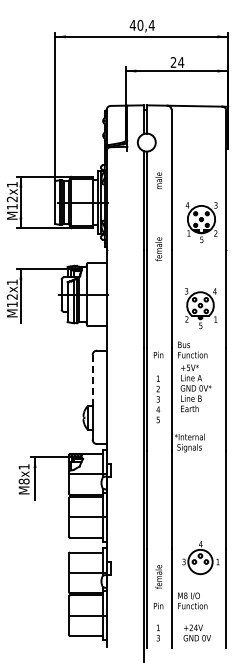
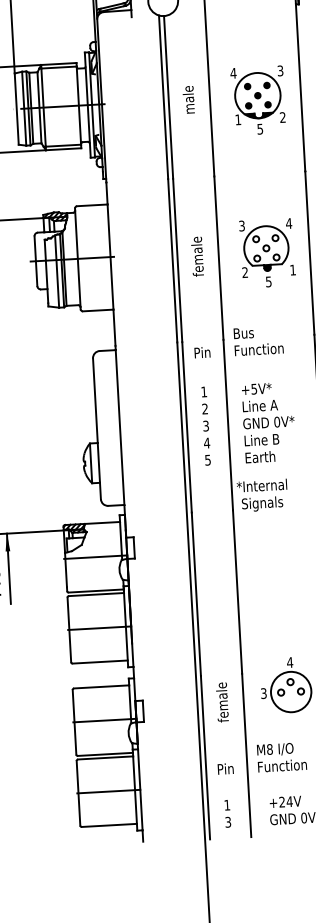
text: (158, 180) -> (188, 99), moved
part: (201, 222) -> (258, 100), moved
text: (158, 249) -> (196, 257), moved
part: (201, 308) -> (268, 253), moved
line: (92, 379) -> (95, 399), dashed -> solid
text: (195, 388) -> (267, 422), moved
text: (158, 576) -> (221, 701), moved

